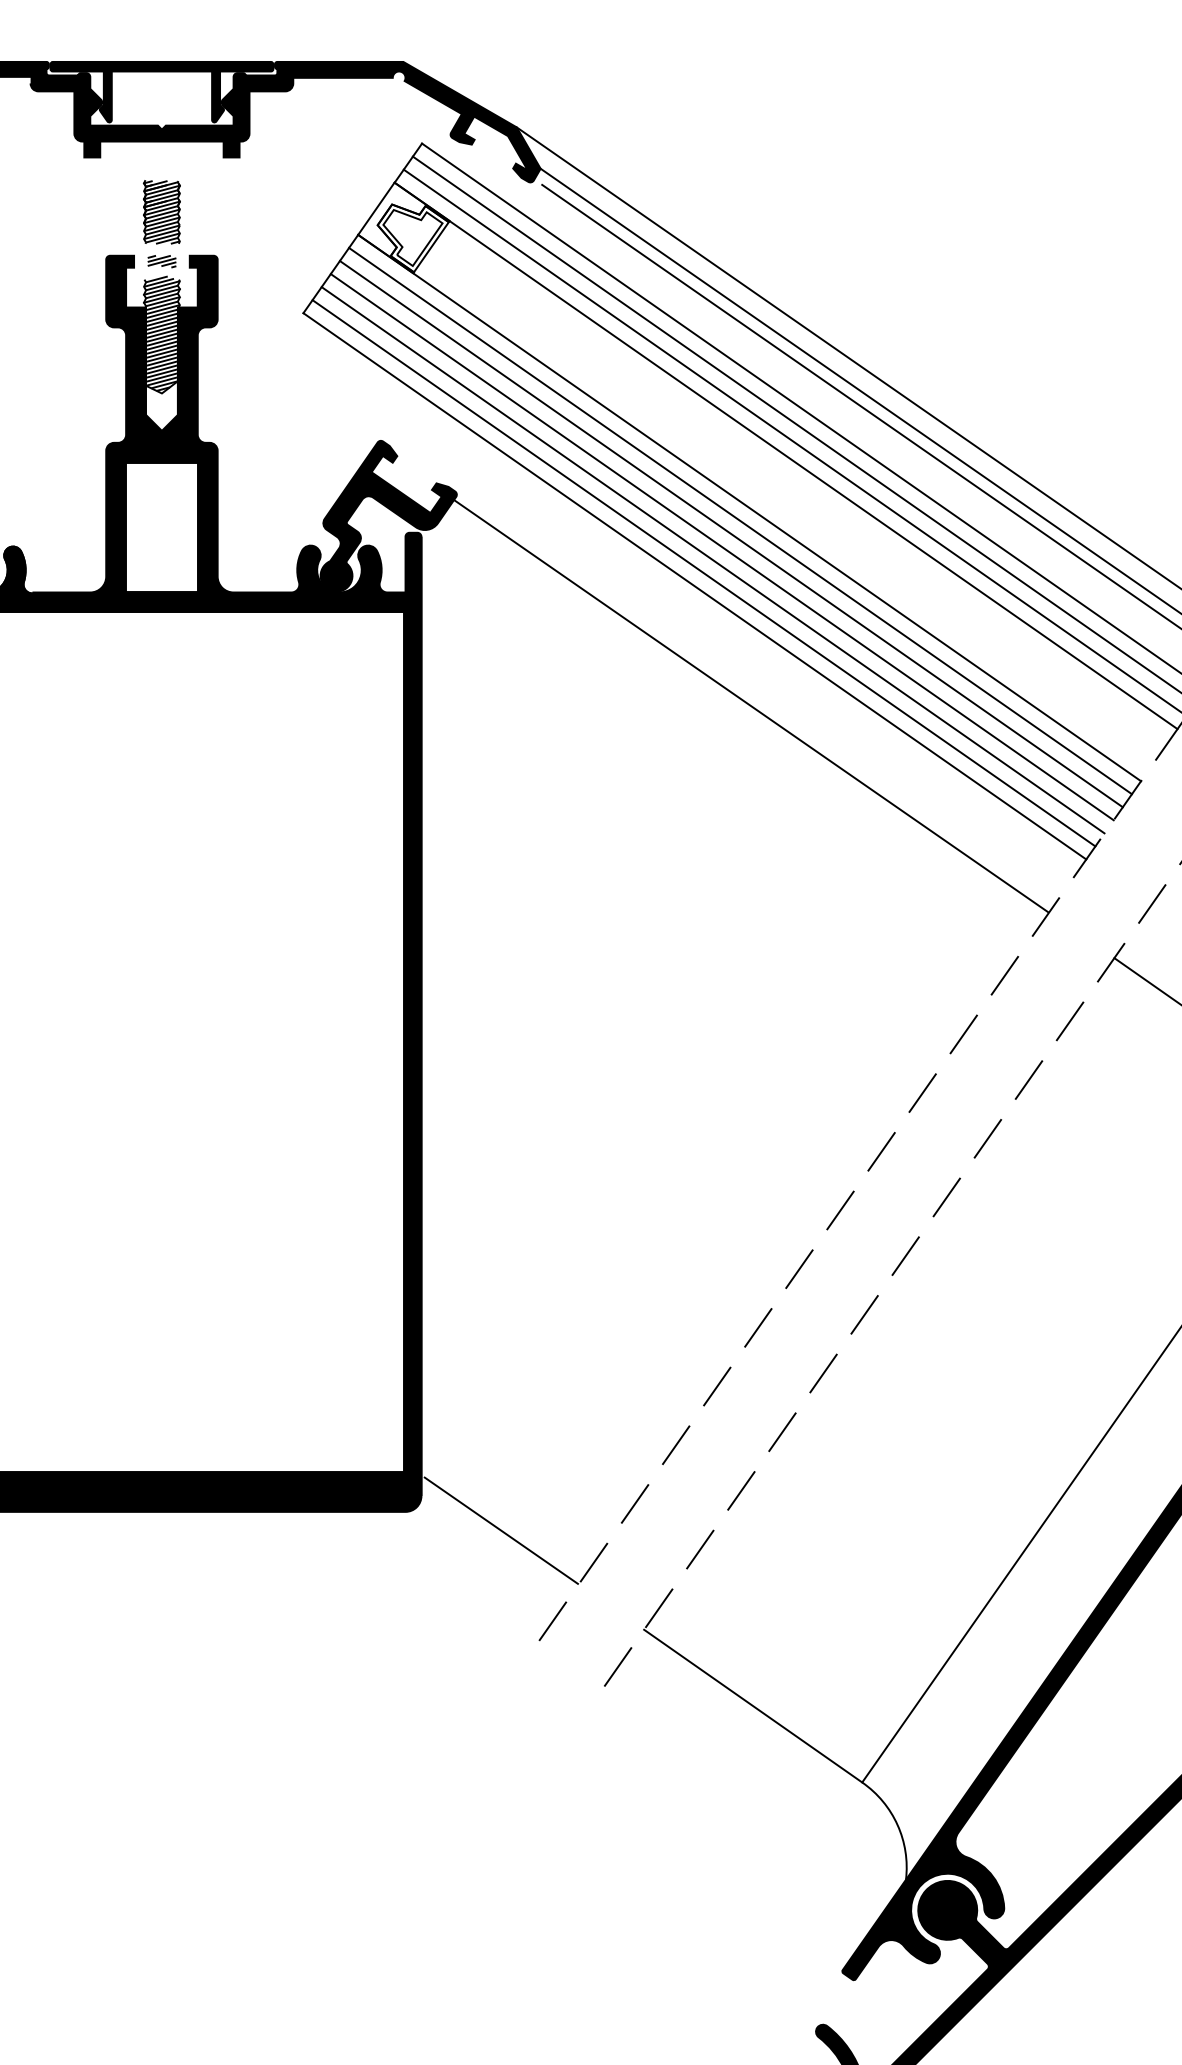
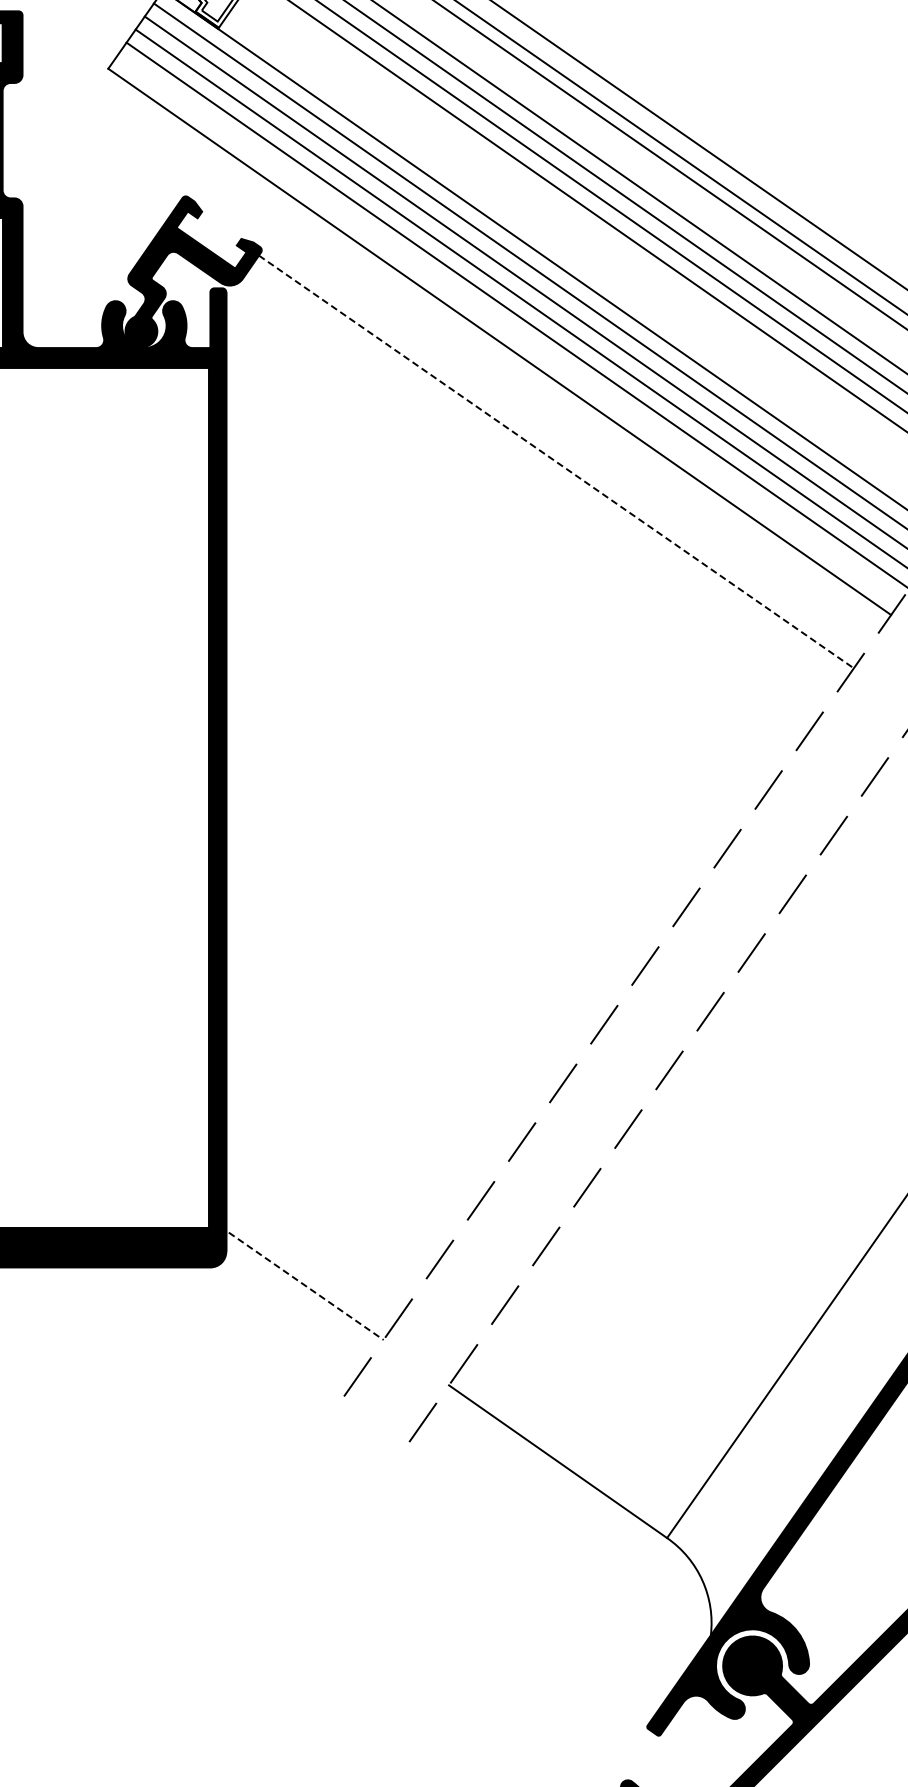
line: (703, 573) -> (508, 329), removed
line: (751, 706) -> (556, 462), solid -> dashed
line: (501, 1531) -> (306, 1287), solid -> dashed

